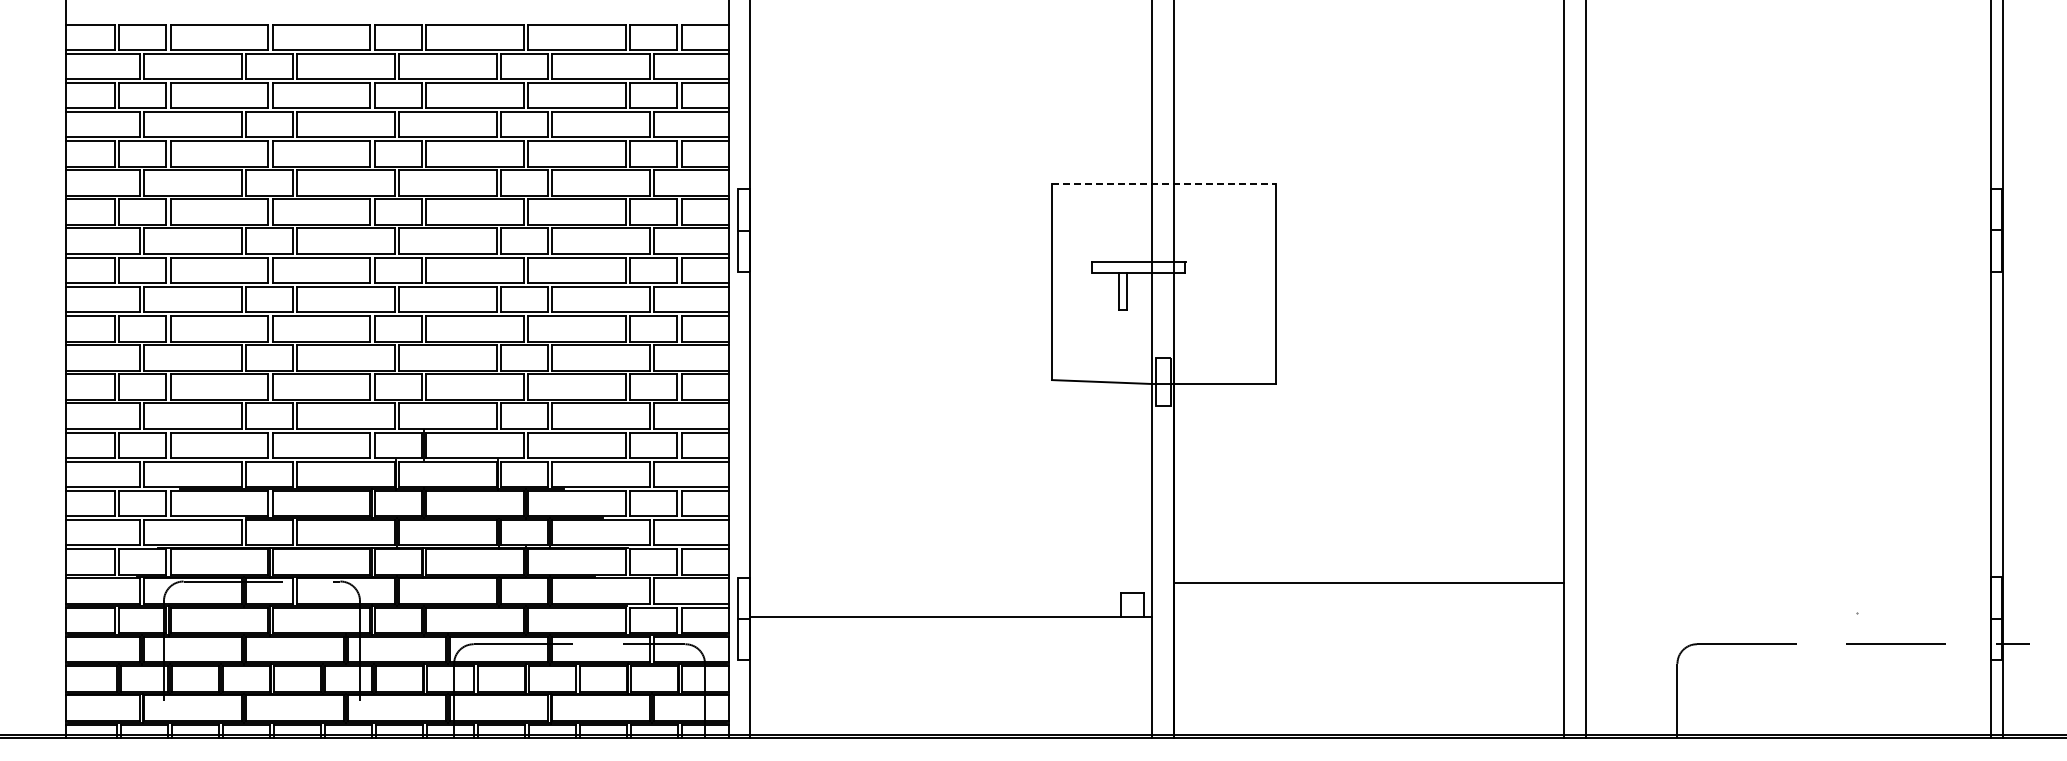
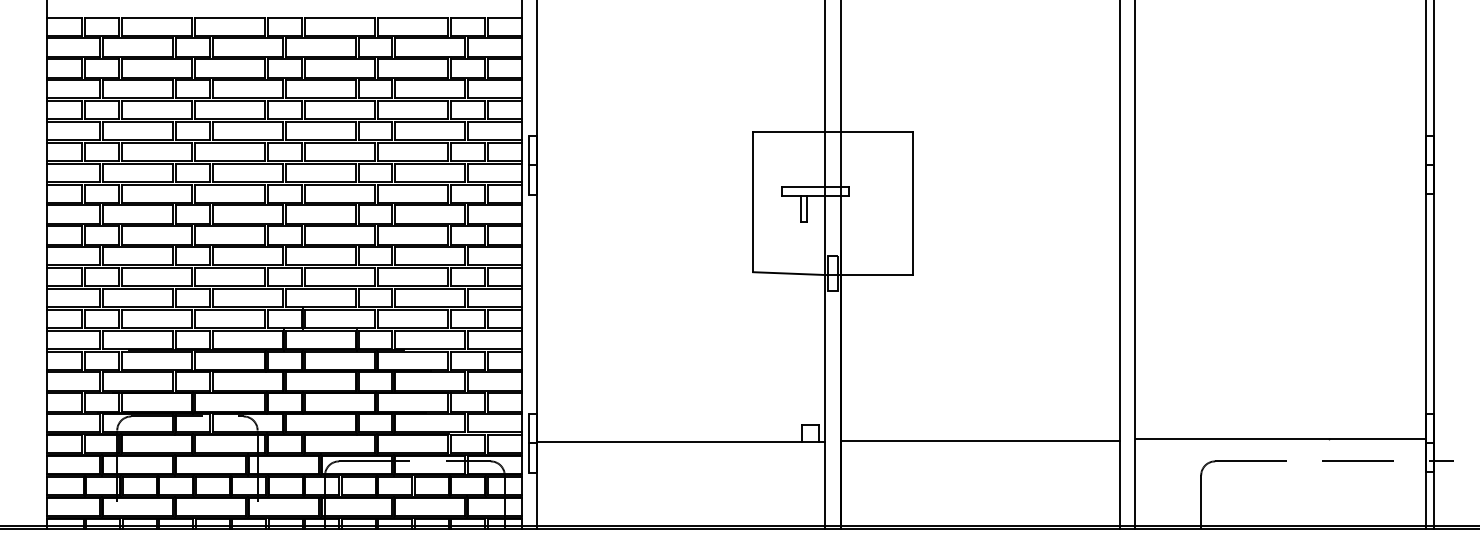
line: (1163, 184) -> (833, 132), dashed -> solid
line: (1368, 583) -> (979, 441), moved
line: (1787, 612) -> (1280, 438), added

